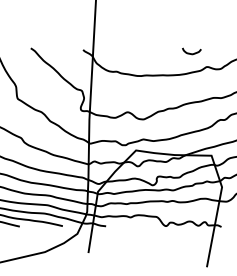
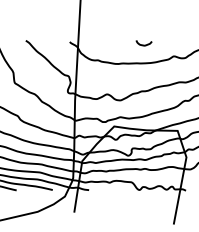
curve: (191, 52) -> (143, 44), moved

